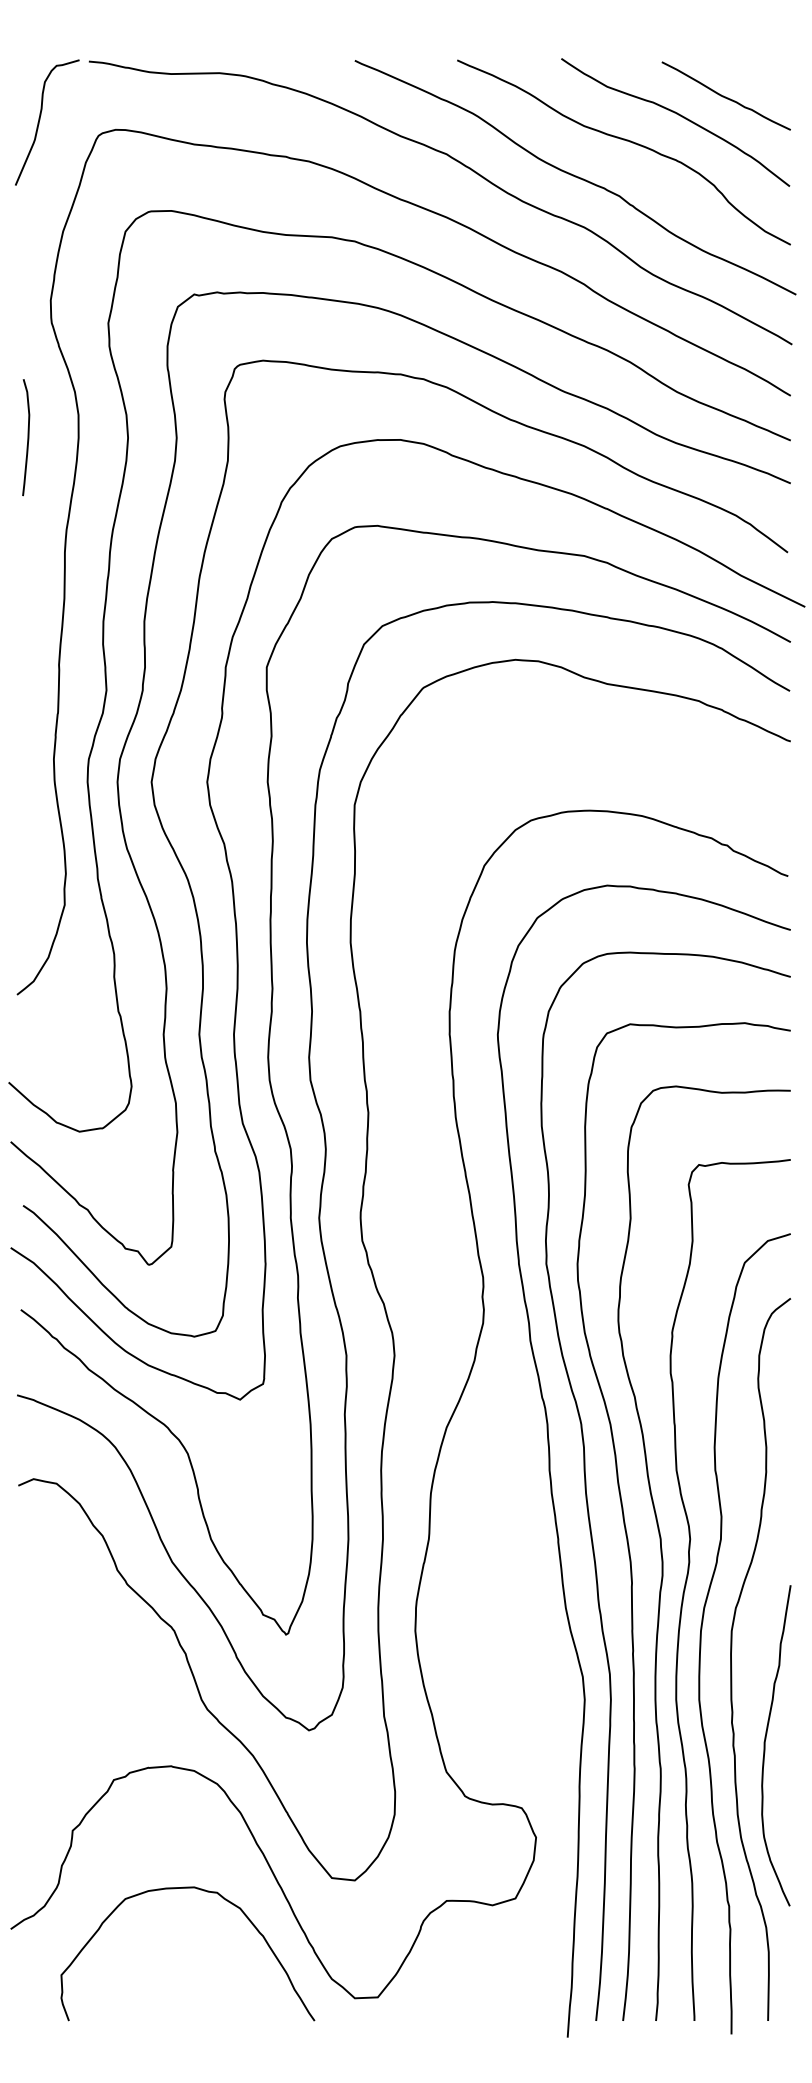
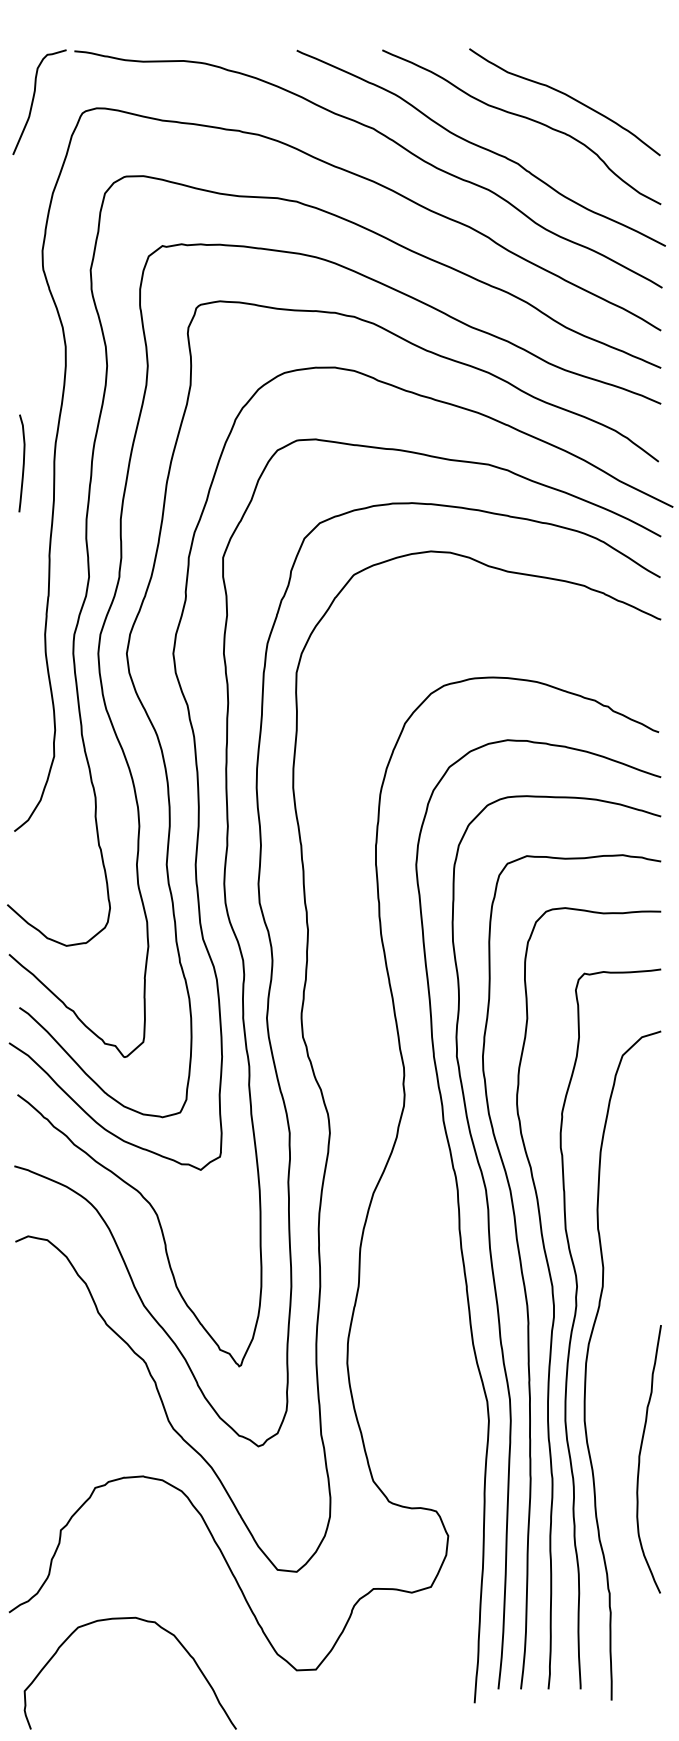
curve: (725, 96) -> (606, 80), removed
curve: (27, 437) -> (23, 463), moved
curve: (731, 1659) -> (611, 1387), removed
curve: (203, 1891) -> (143, 1621), moved

